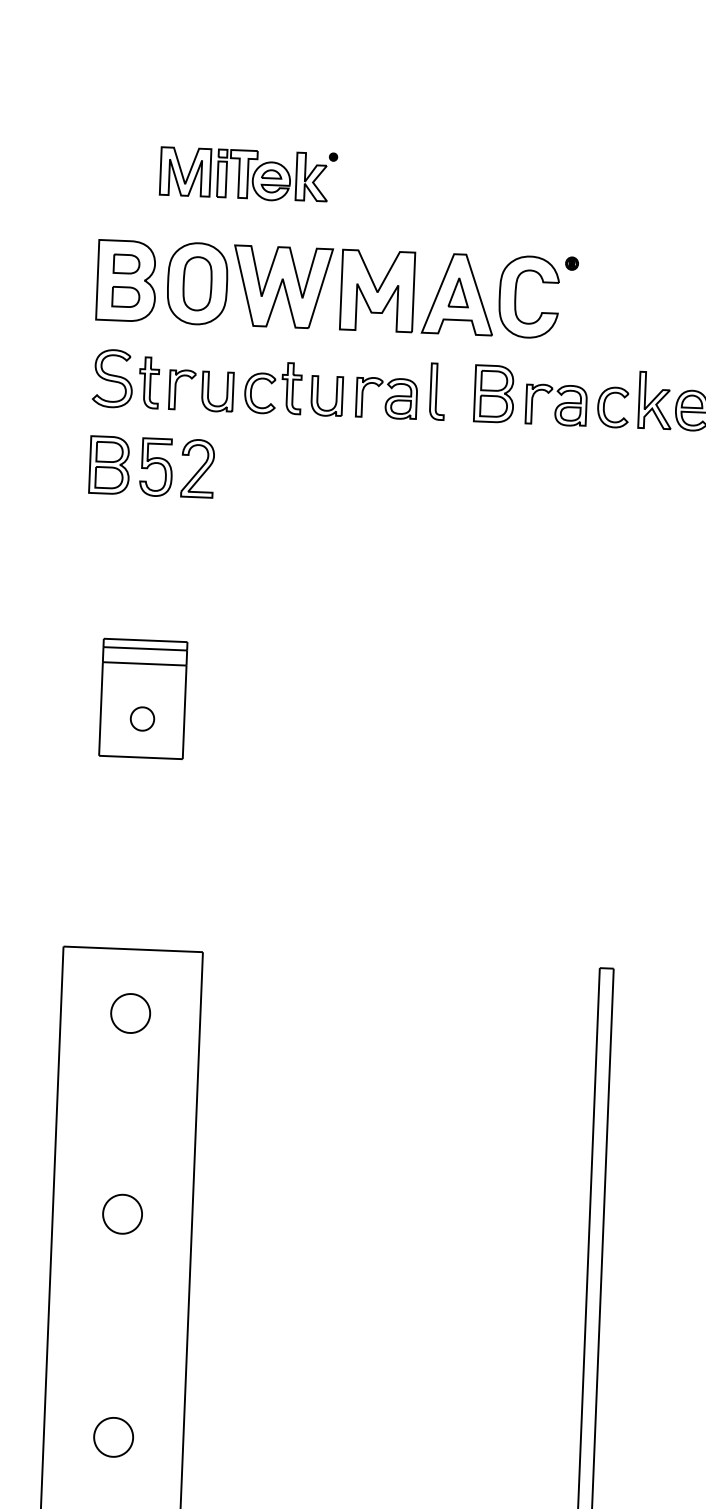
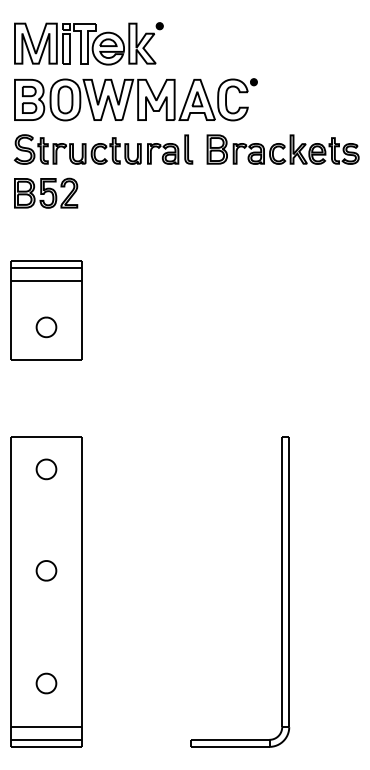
part: (247, 173) -> (88, 43), size x1.67
part: (143, 698) -> (46, 310), size x1.67

